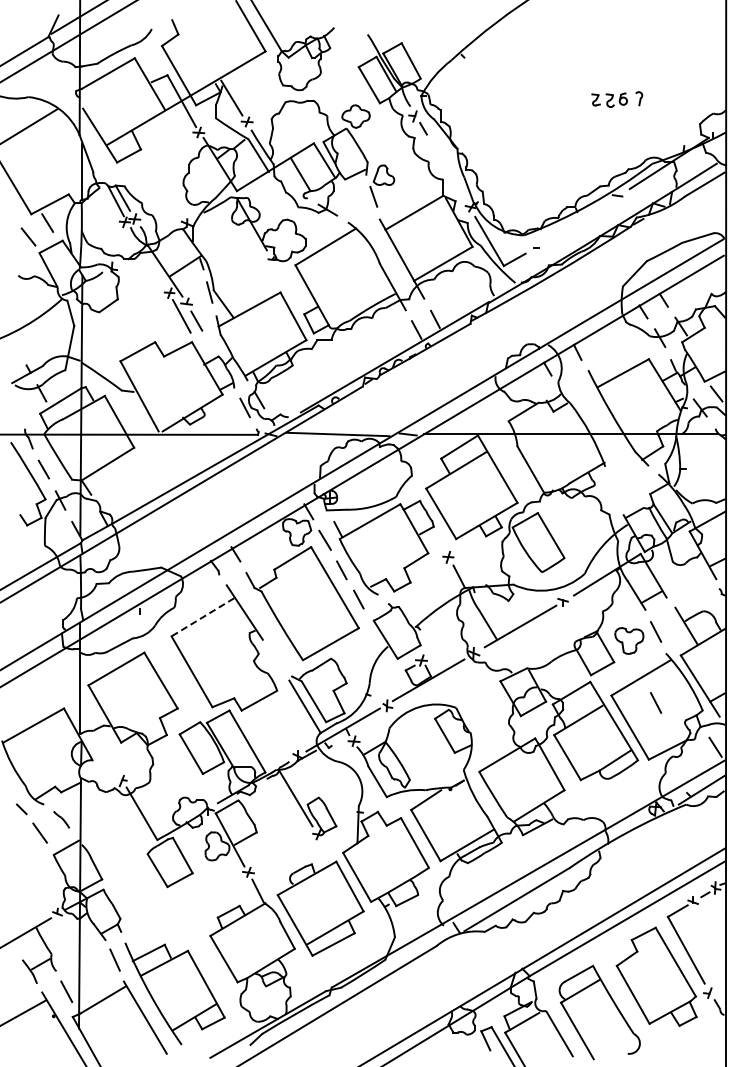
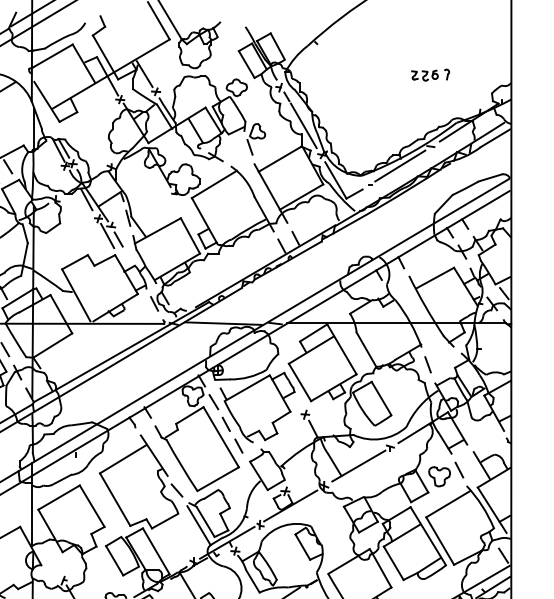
line: (445, 167) -> (303, 125), added
line: (576, 221) -> (400, 165), added
line: (153, 267) -> (86, 199), added
line: (613, 489) -> (427, 364), added
line: (202, 617) -> (122, 459), dashed -> solid
line: (275, 659) -> (177, 490), added
line: (656, 702) -> (459, 522), removed

